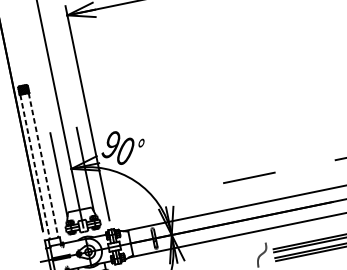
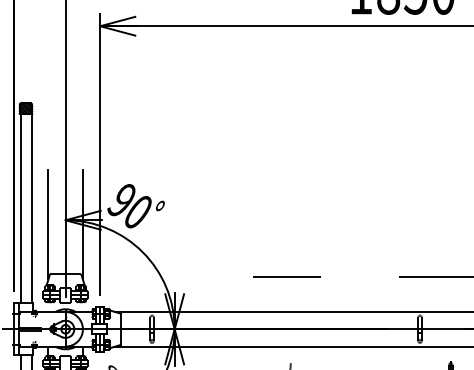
line: (43, 165) -> (31, 208), dashed -> solid
line: (35, 167) -> (20, 208), dashed -> solid

